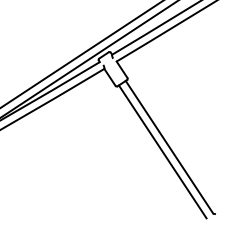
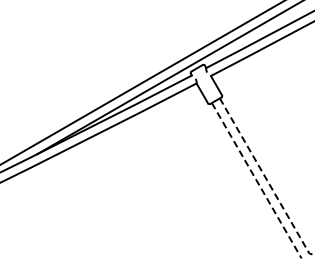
line: (169, 147) -> (264, 176), solid -> dashed
line: (162, 151) -> (256, 180), solid -> dashed

